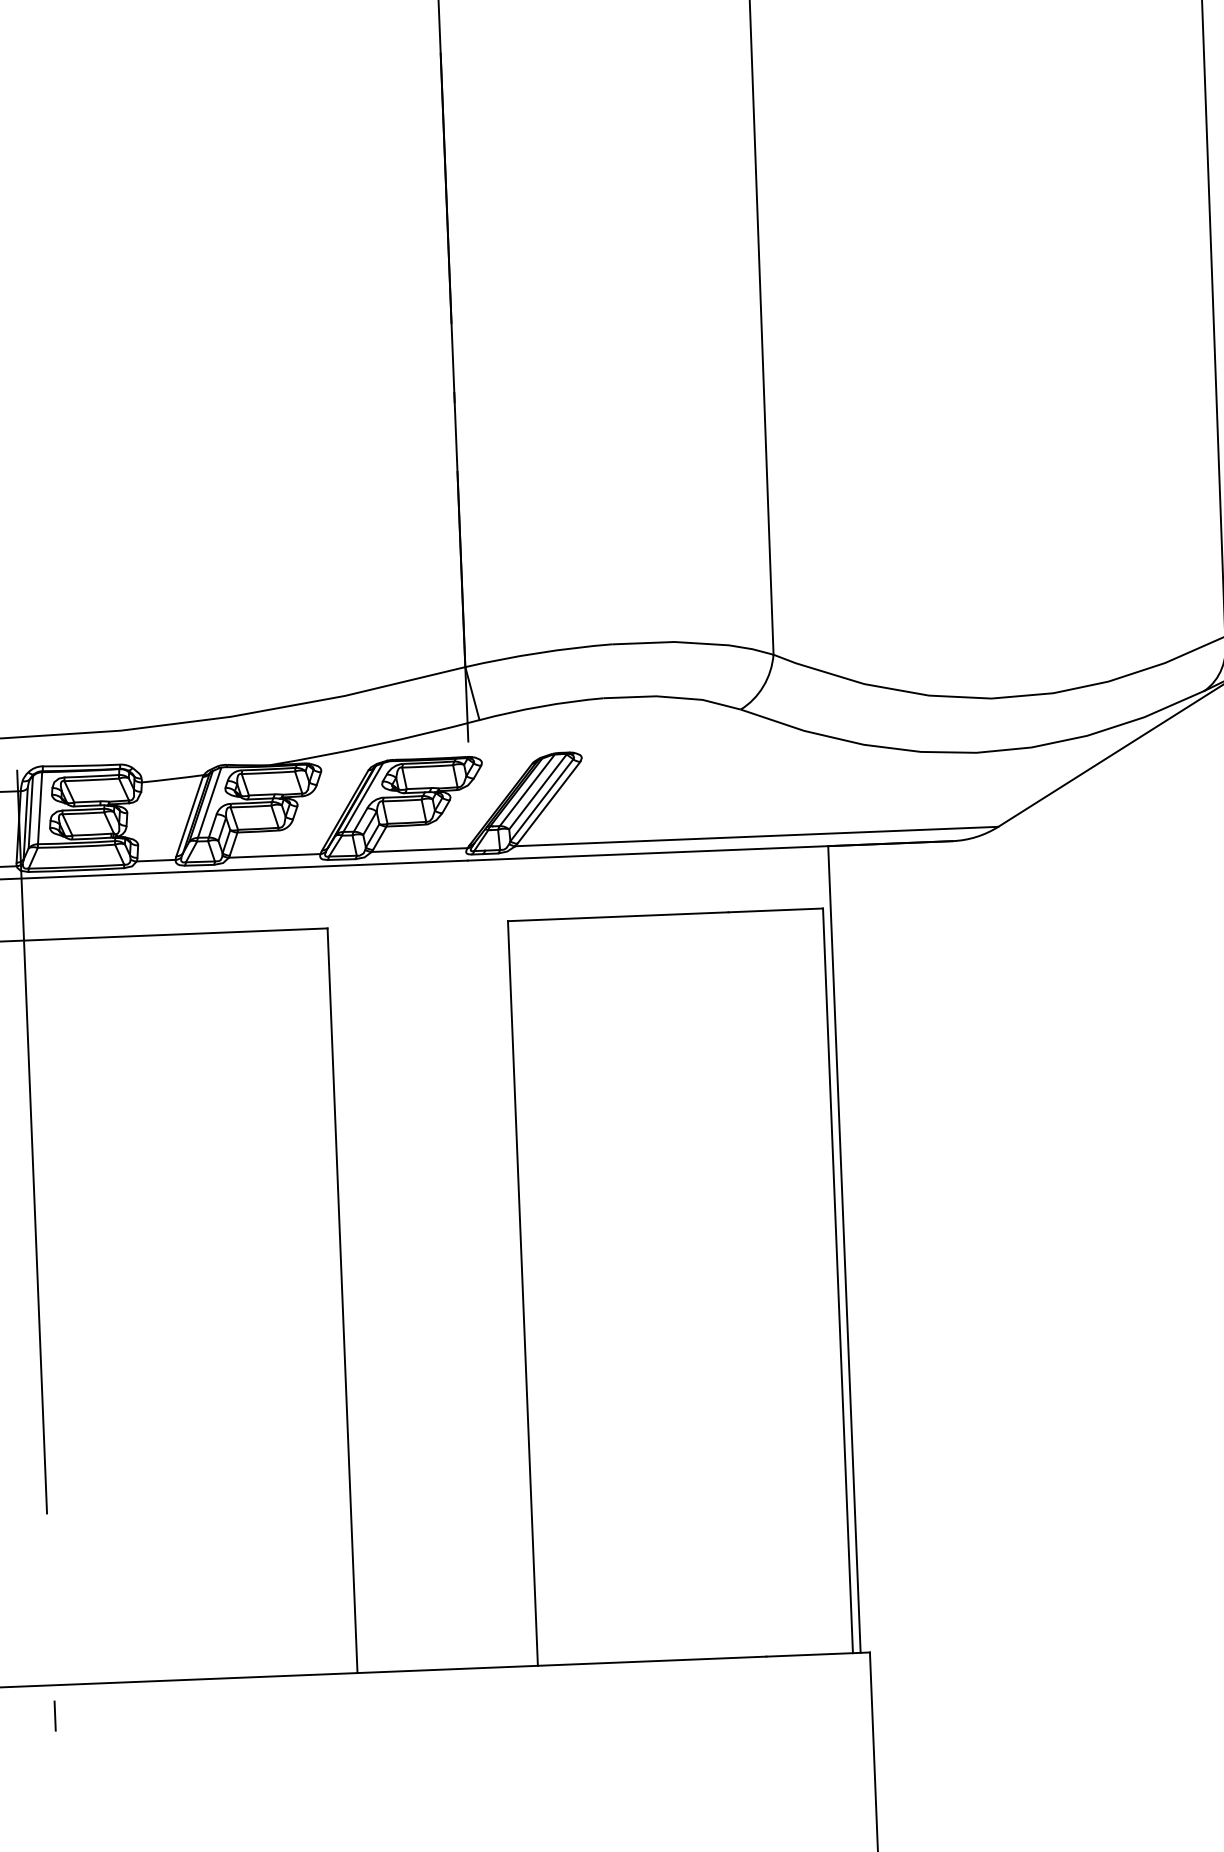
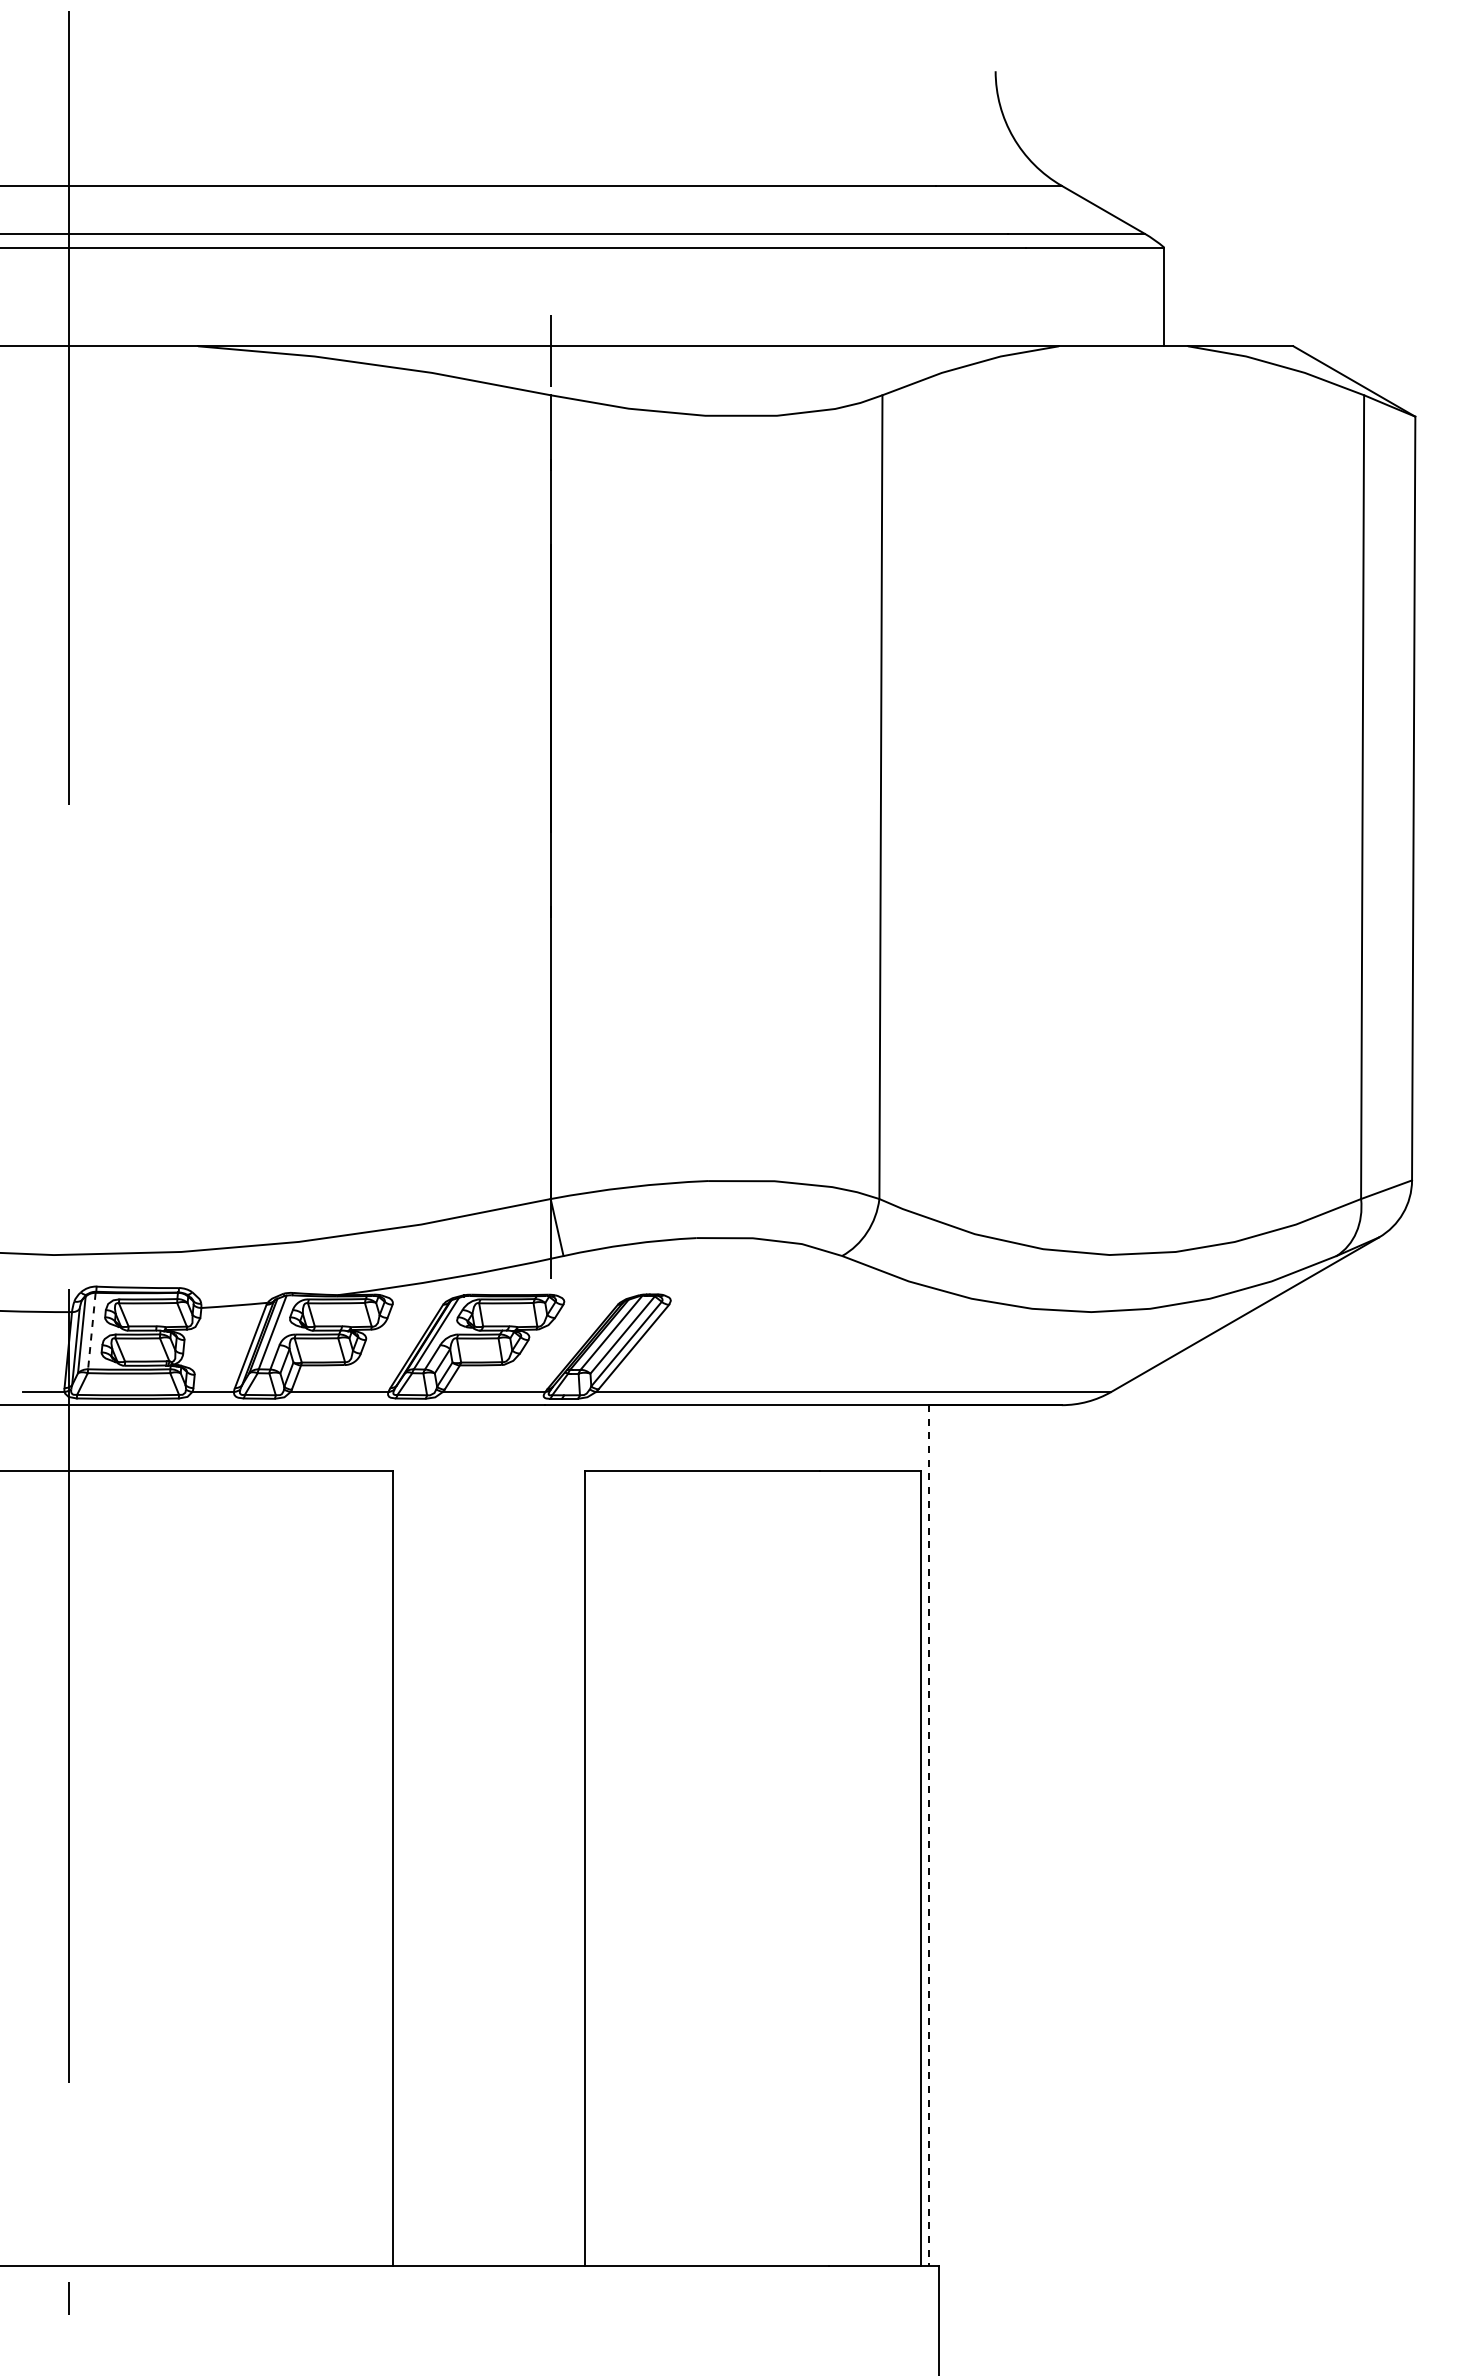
line: (39, 808) -> (91, 1331), solid -> dashed
line: (844, 1249) -> (929, 1835), solid -> dashed

